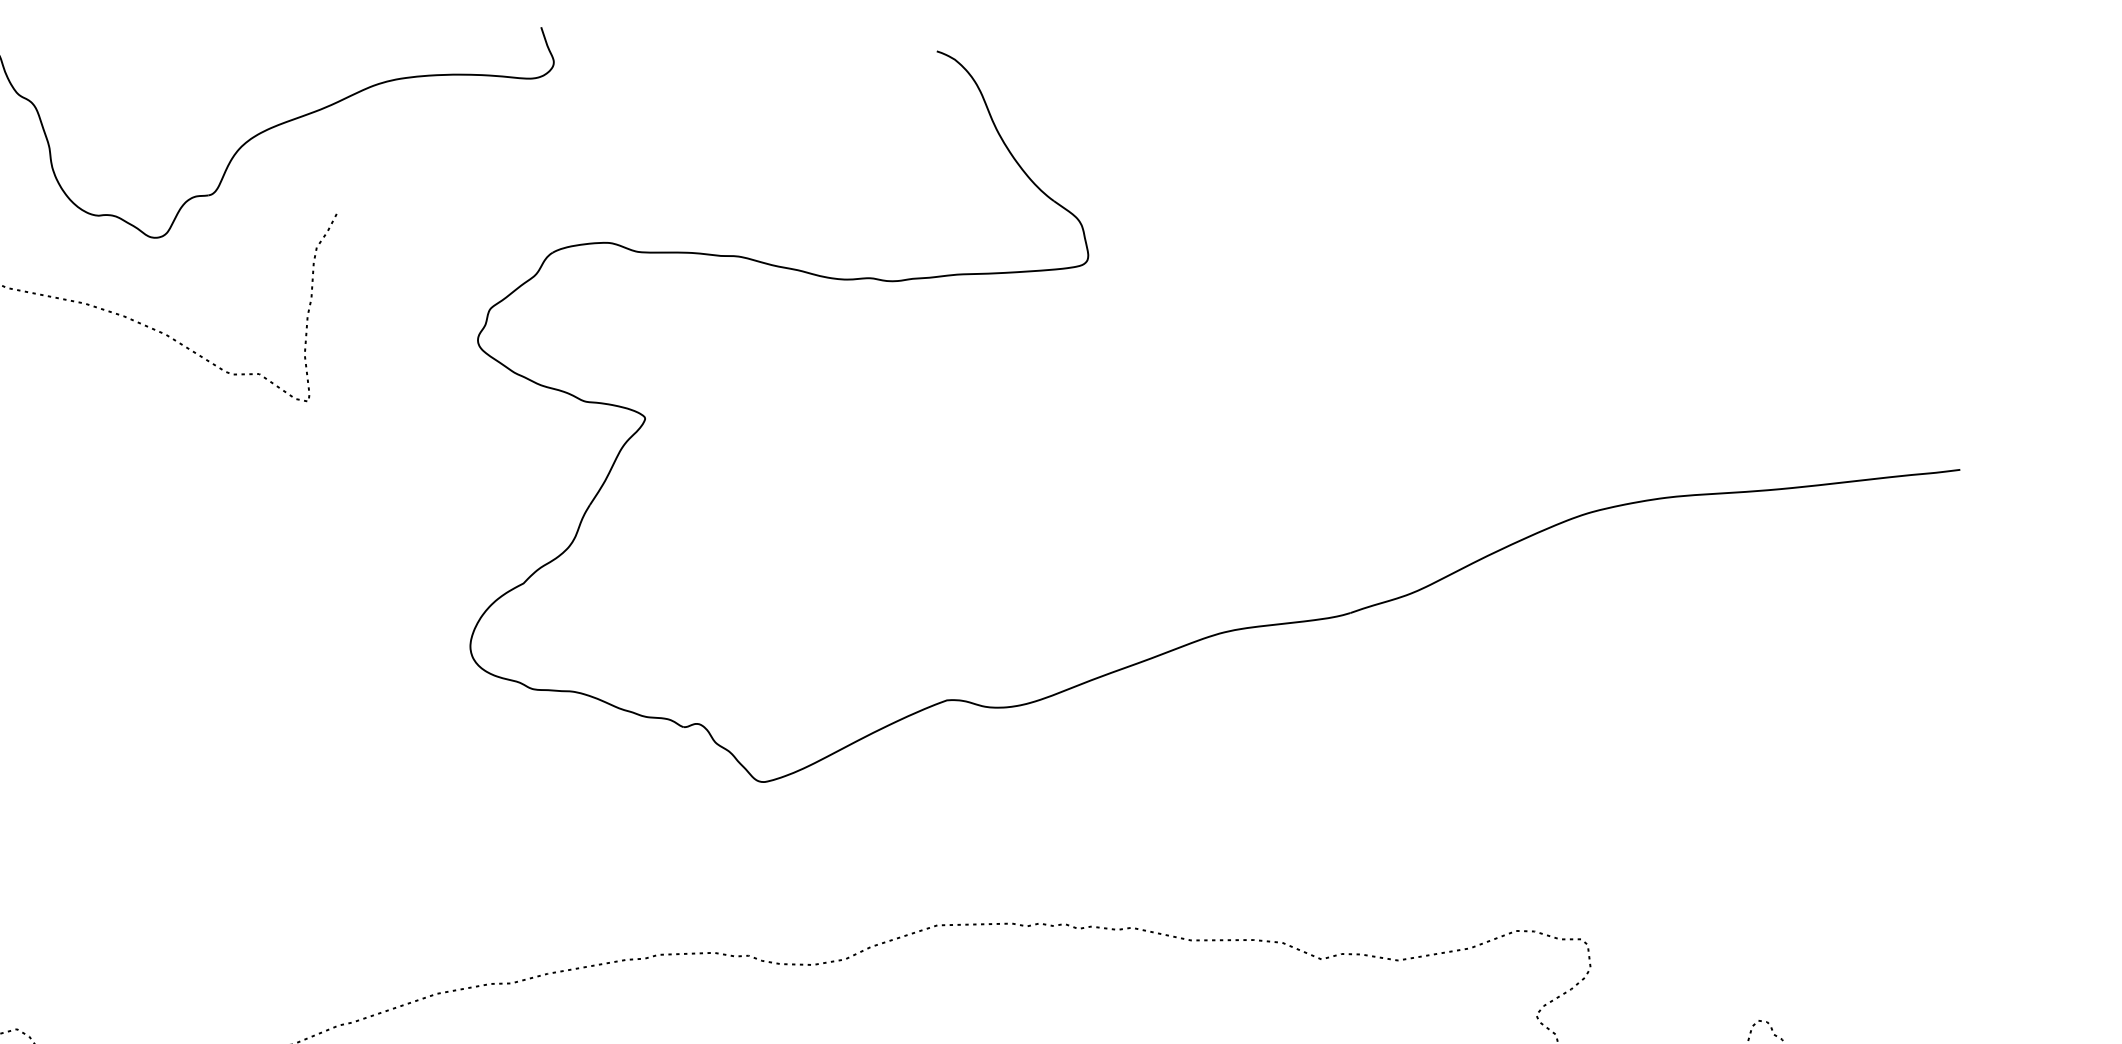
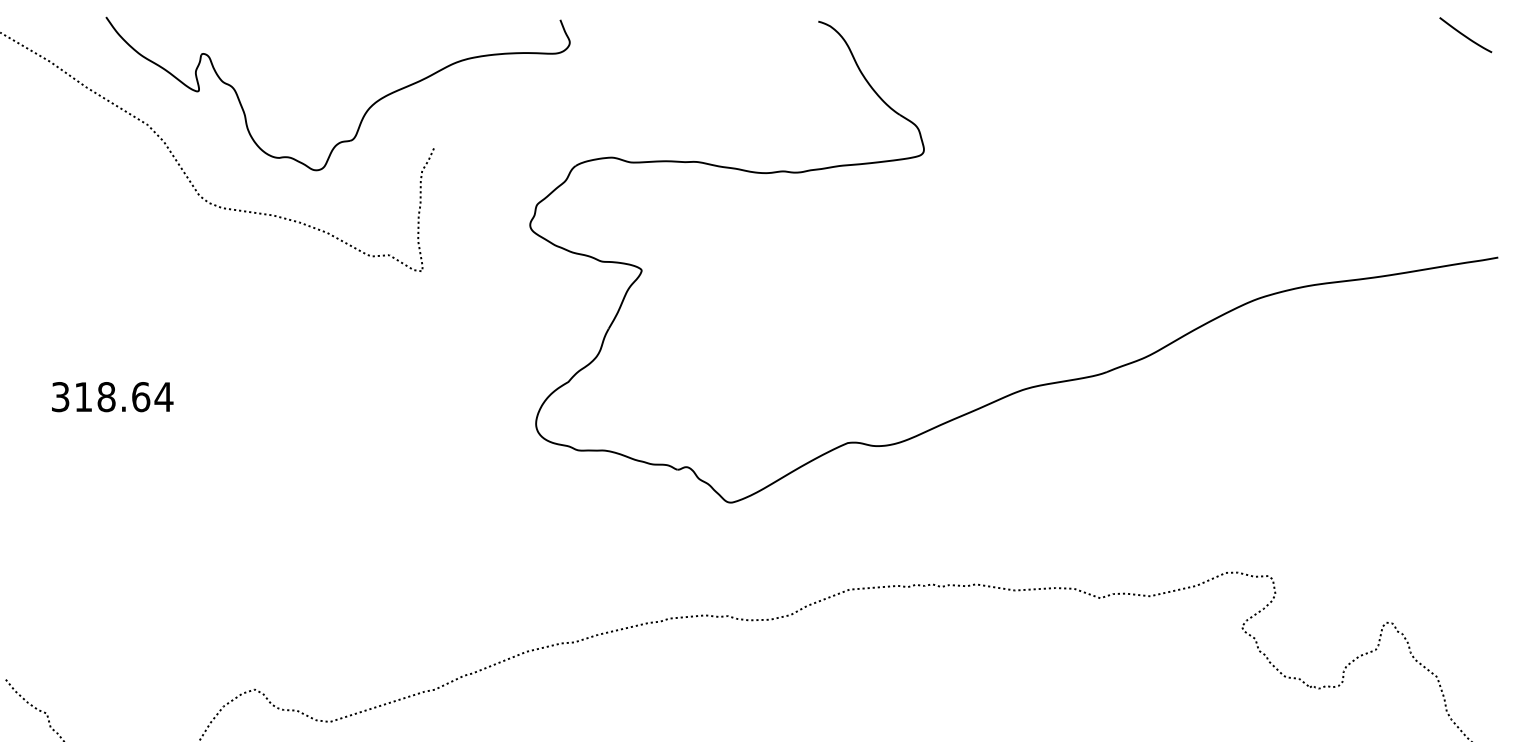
curve: (1928, 126) -> (1465, 35), added

